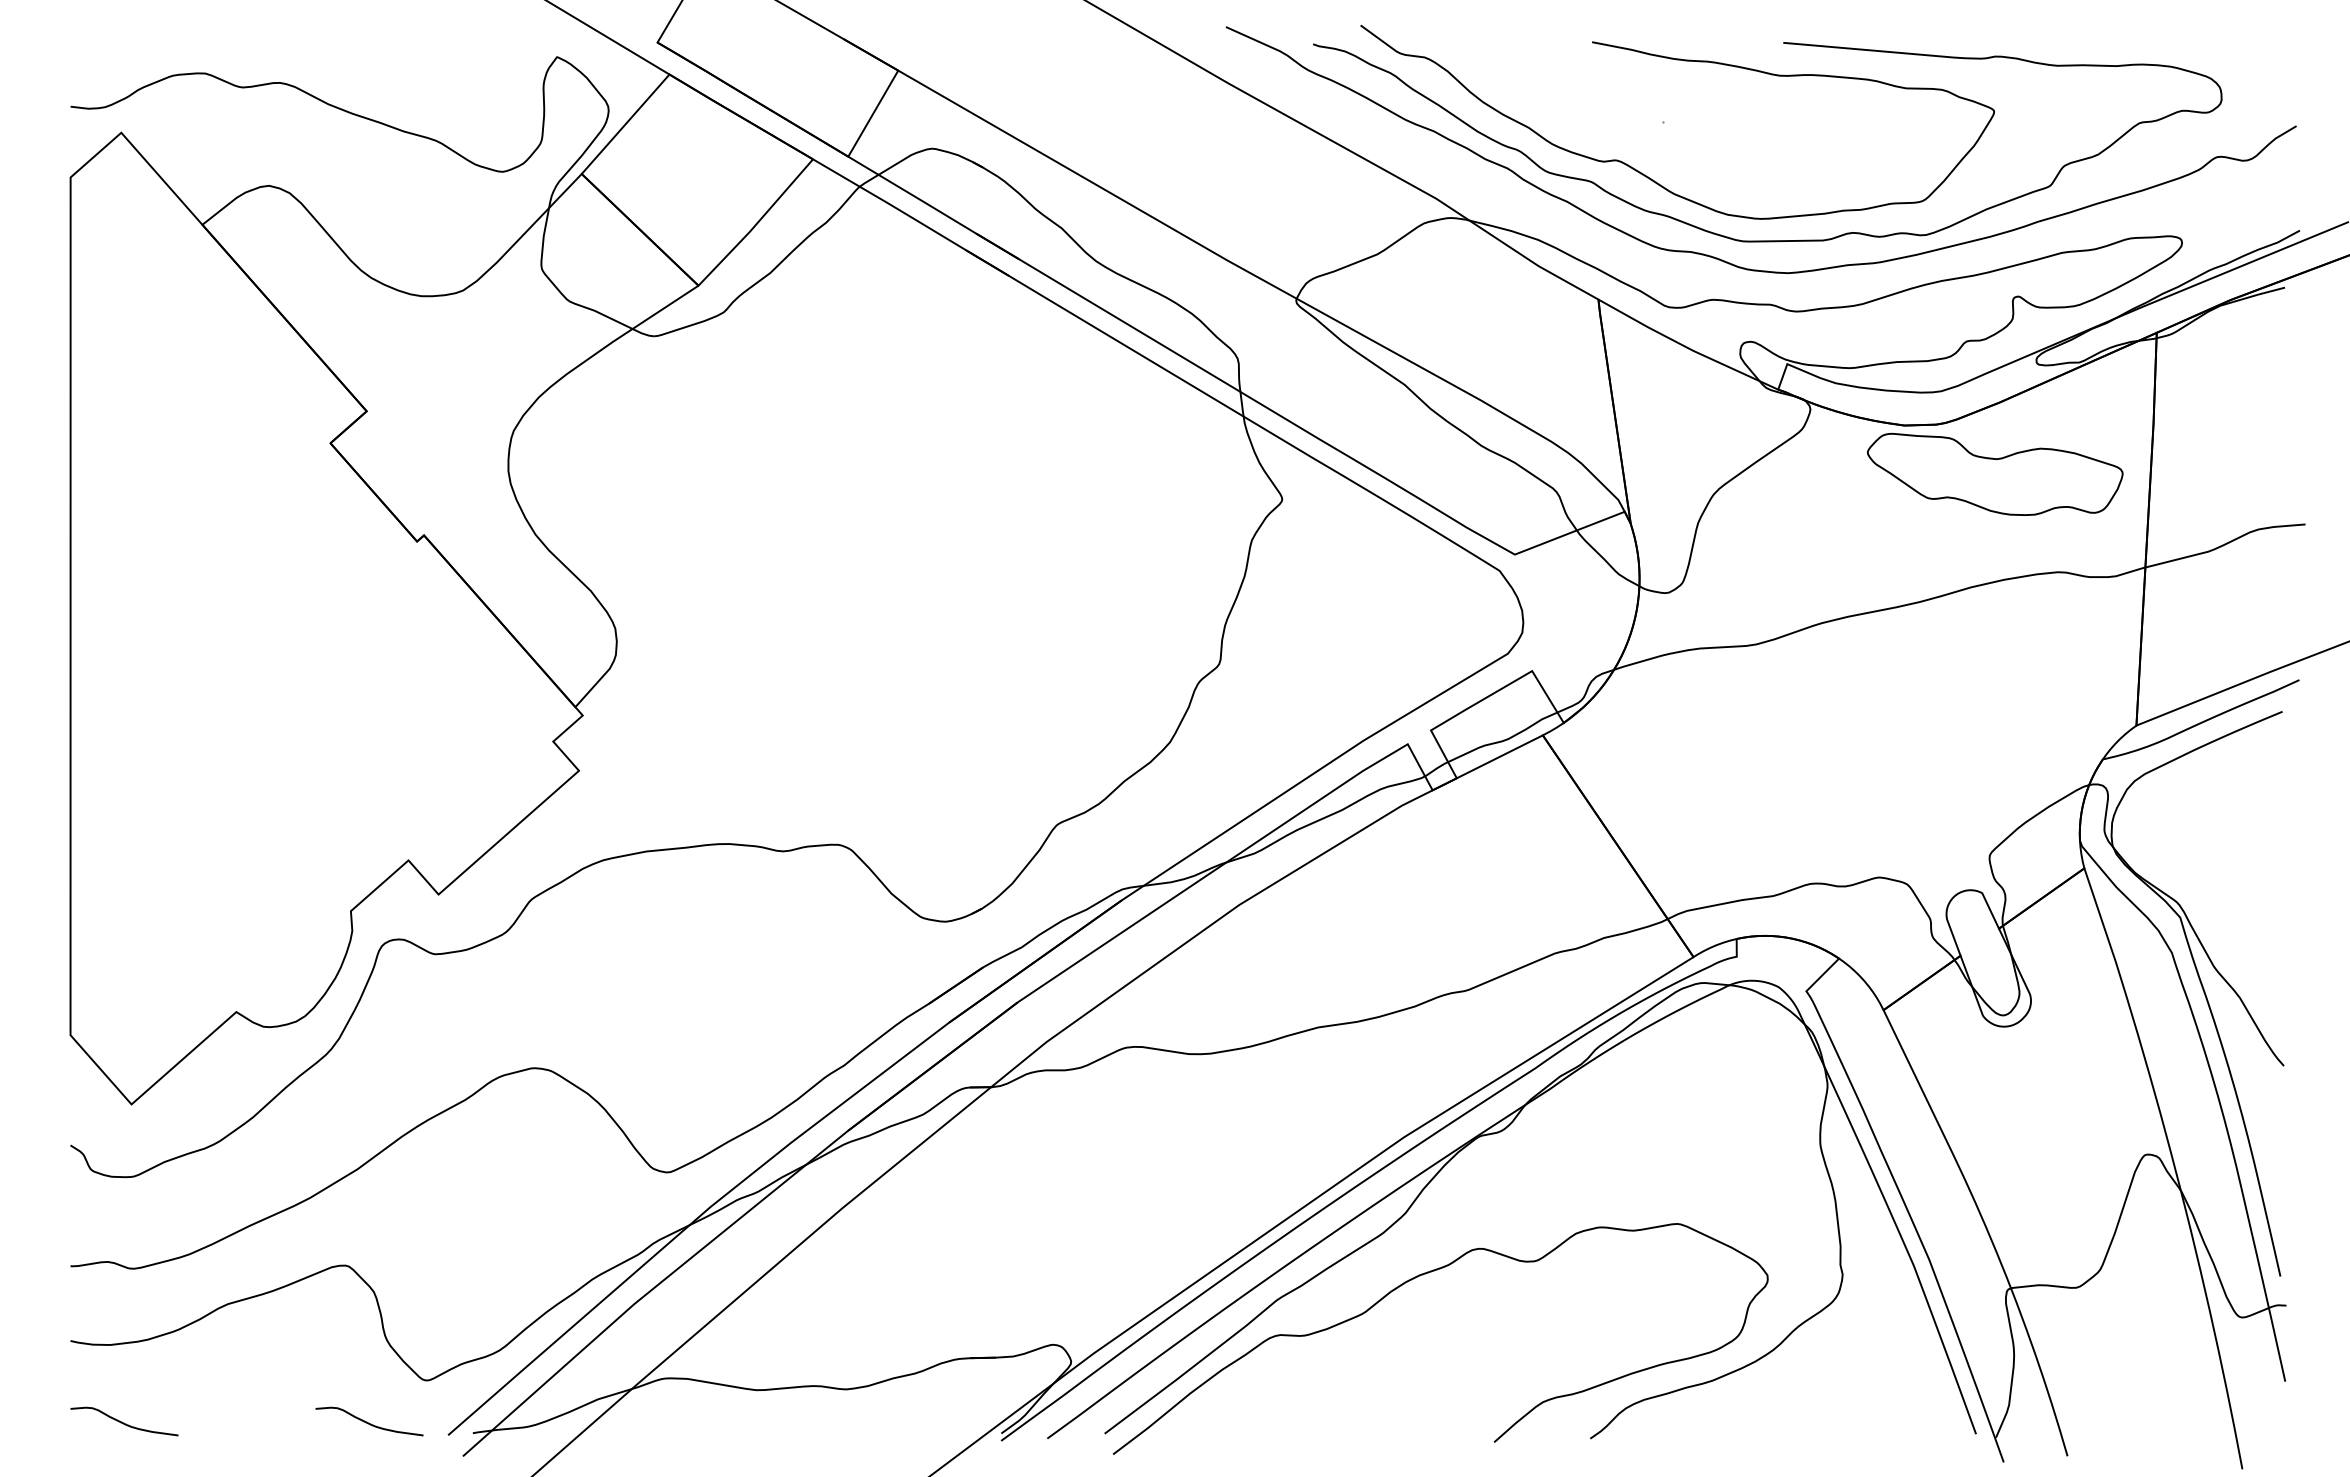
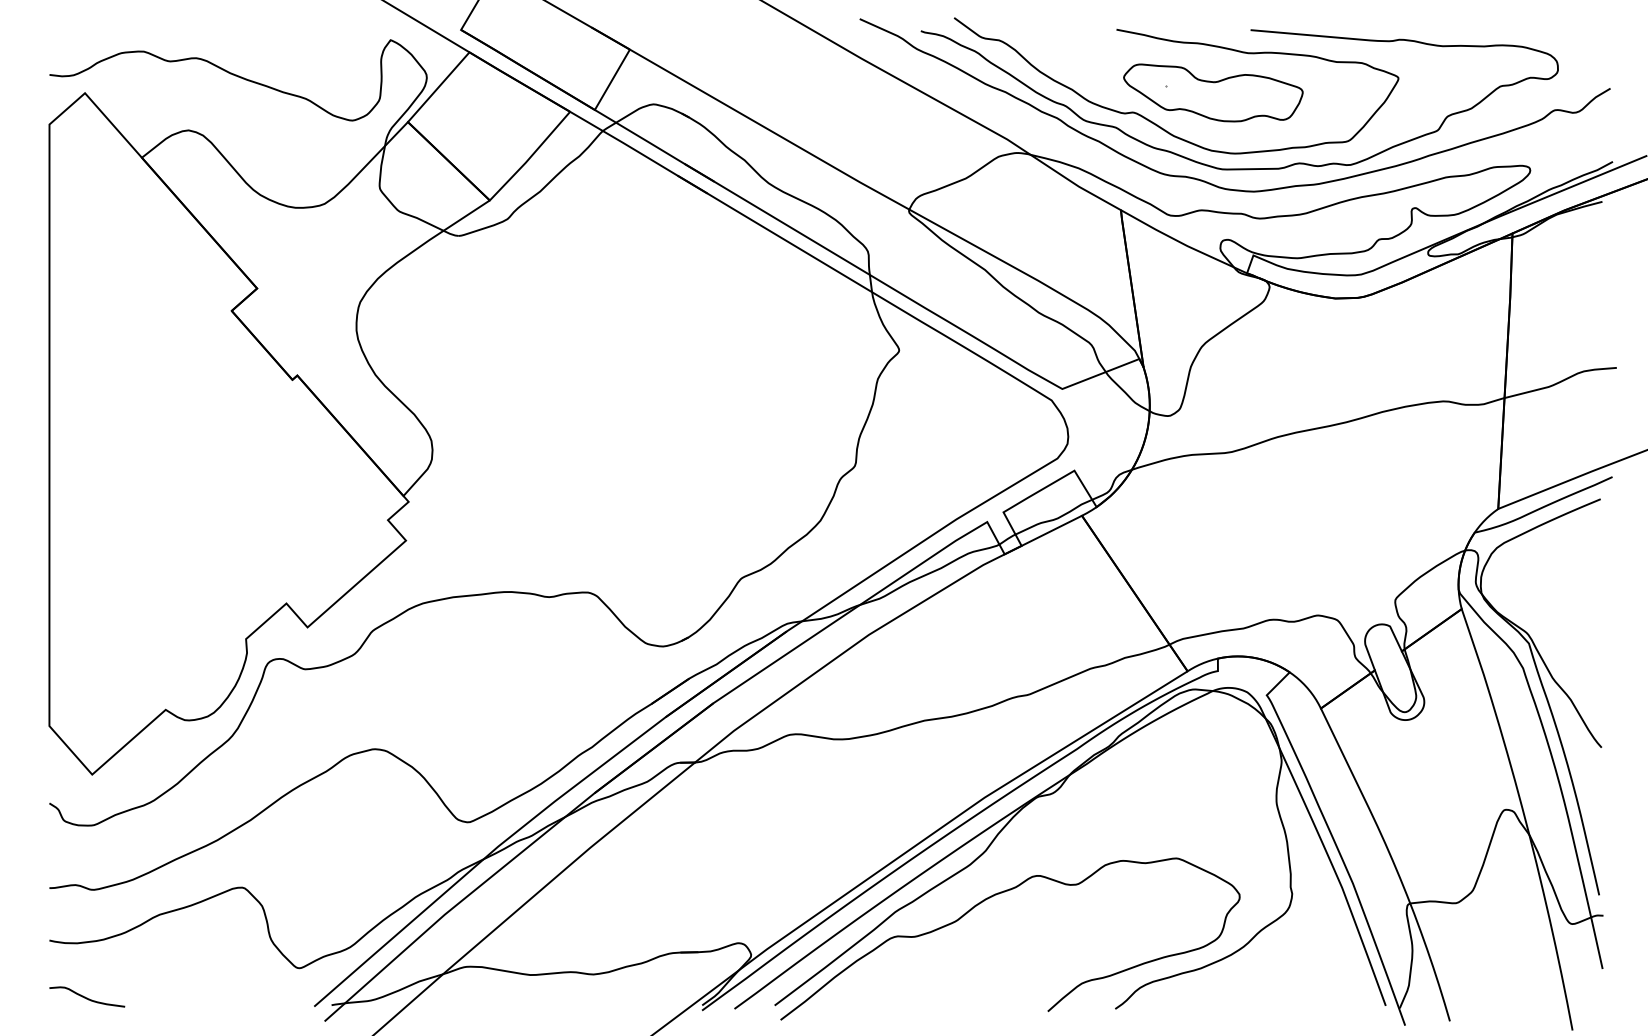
part: (1994, 474) -> (1212, 93), moved
curve: (369, 1422) -> (259, 997), removed

